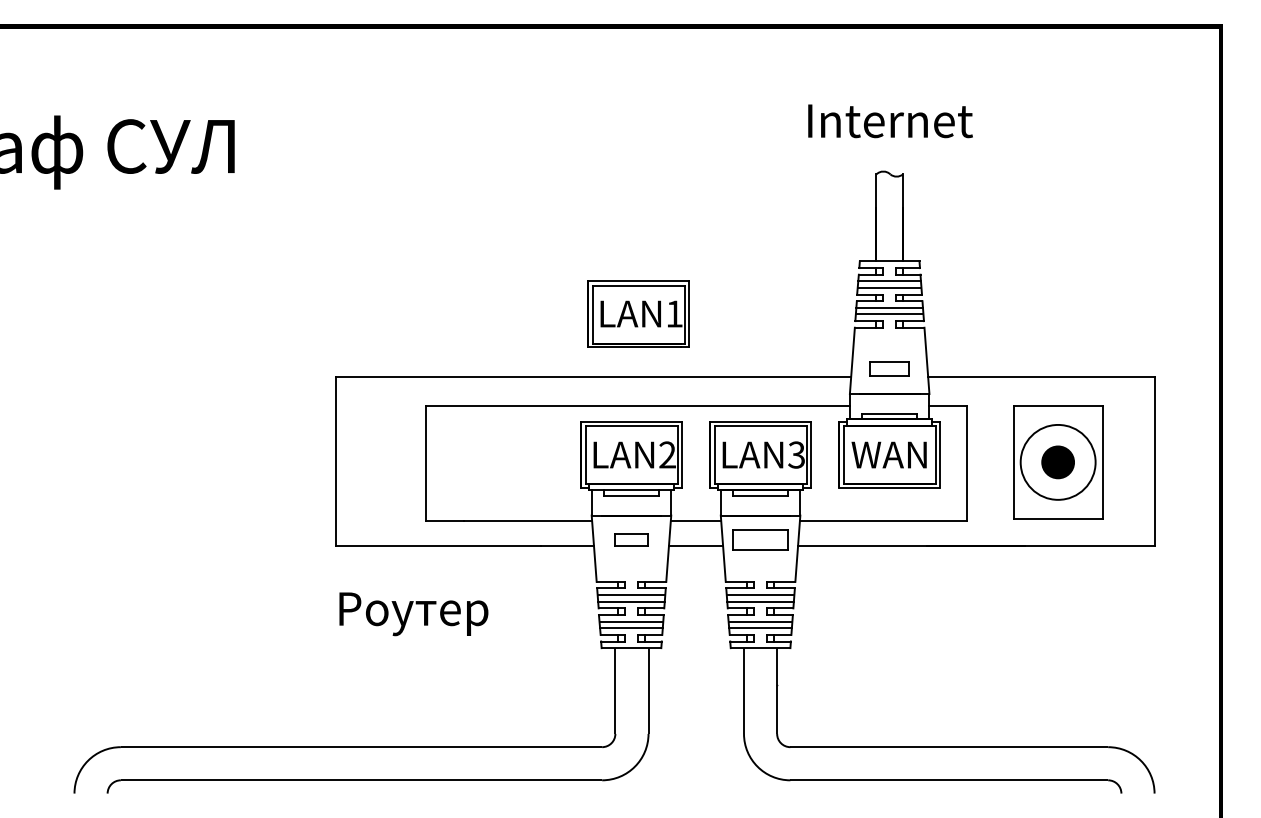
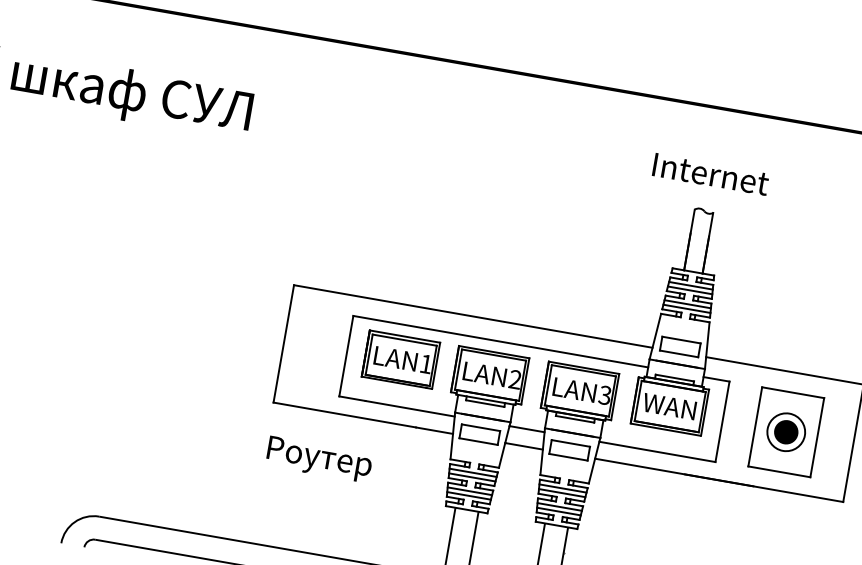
part: (638, 313) -> (401, 359), moved
part: (889, 368) -> (680, 346), size x1.43
circle: (1057, 462) -> (785, 432), size x0.71
part: (631, 539) -> (479, 434), size x1.67

